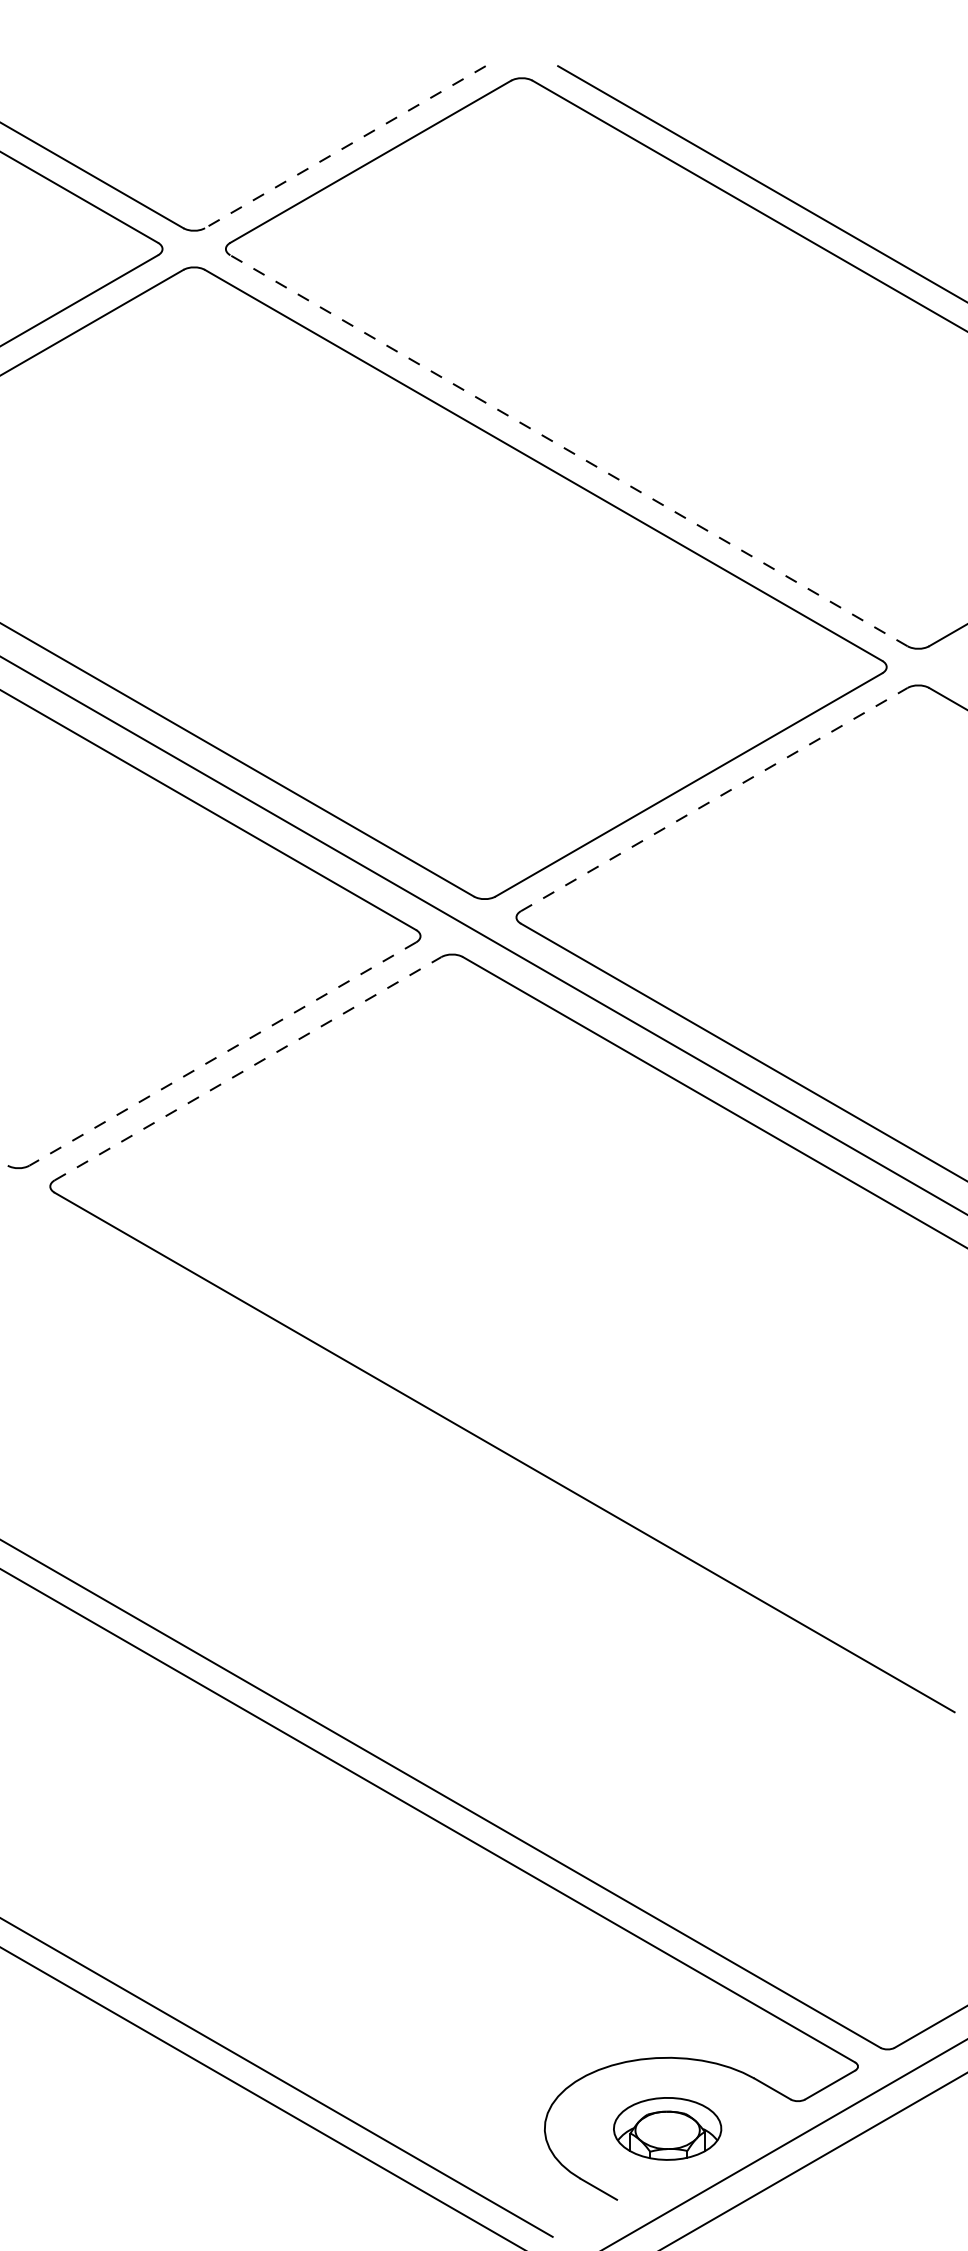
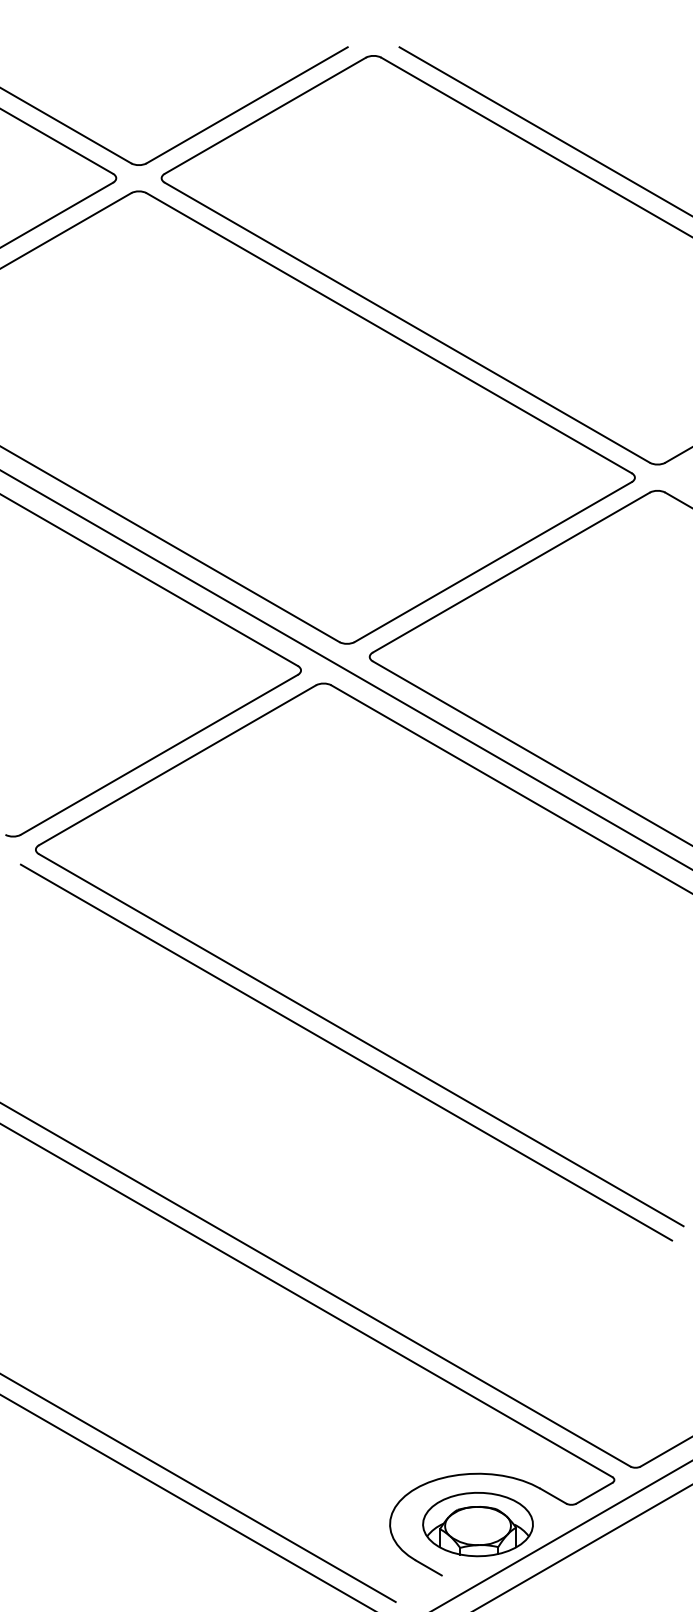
line: (344, 147) -> (246, 105), dashed -> solid
line: (567, 450) -> (406, 322), dashed -> solid
line: (714, 799) -> (511, 572), dashed -> solid
line: (222, 1053) -> (159, 754), dashed -> solid
line: (248, 1068) -> (177, 765), dashed -> solid
line: (484, 1469) -> (346, 1052), added
part: (666, 2128) -> (477, 1524), size x1.43

